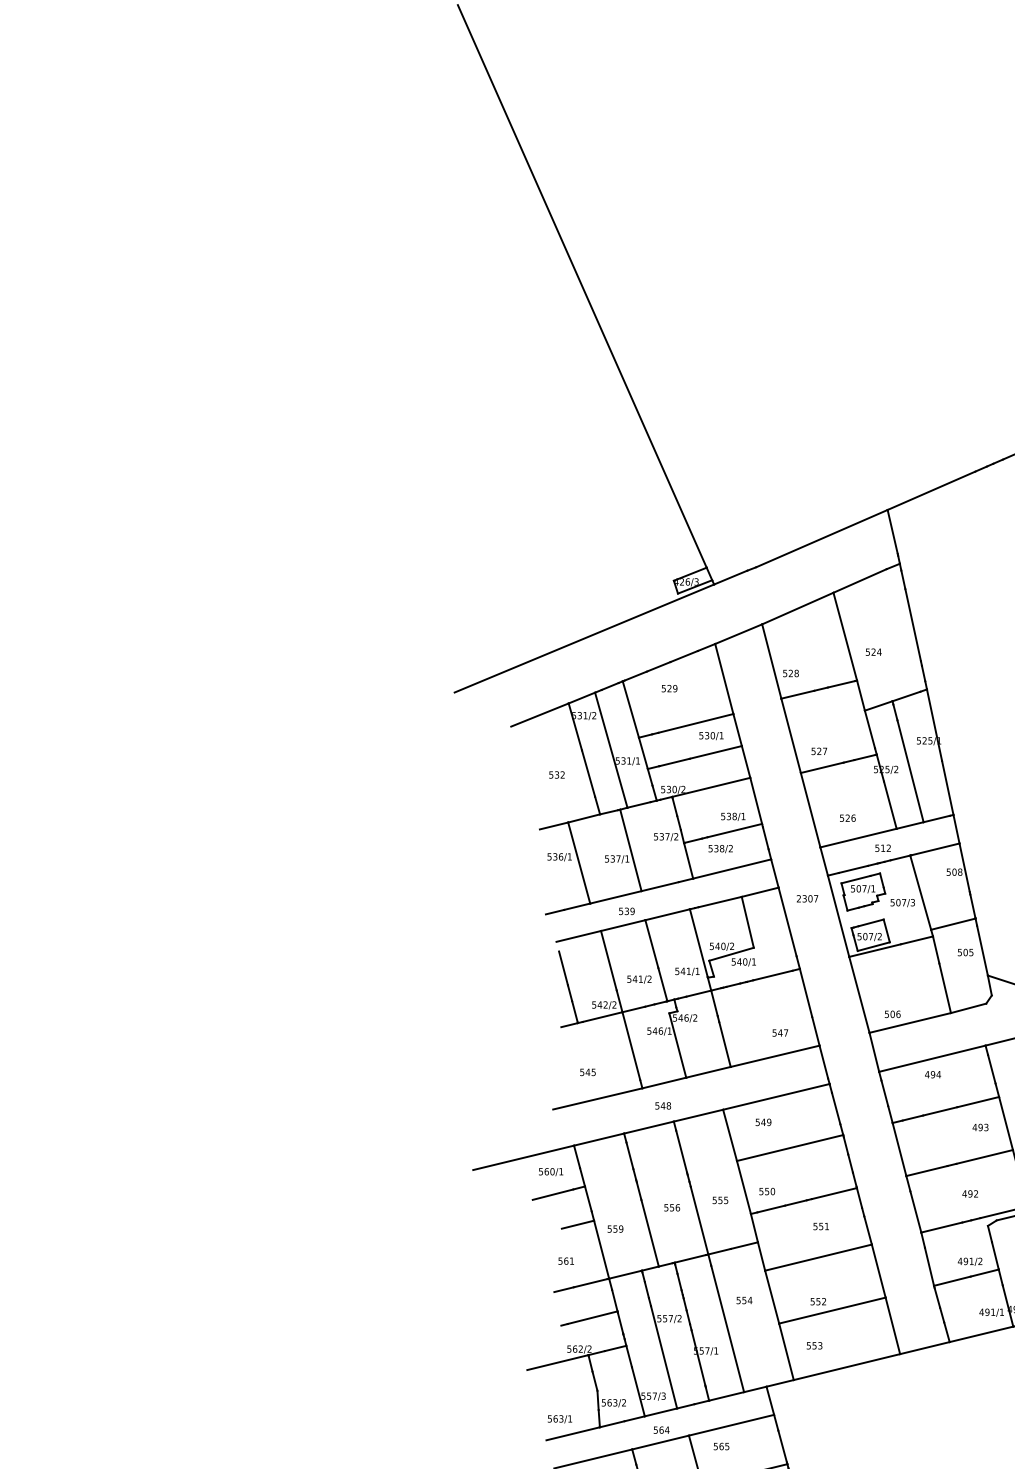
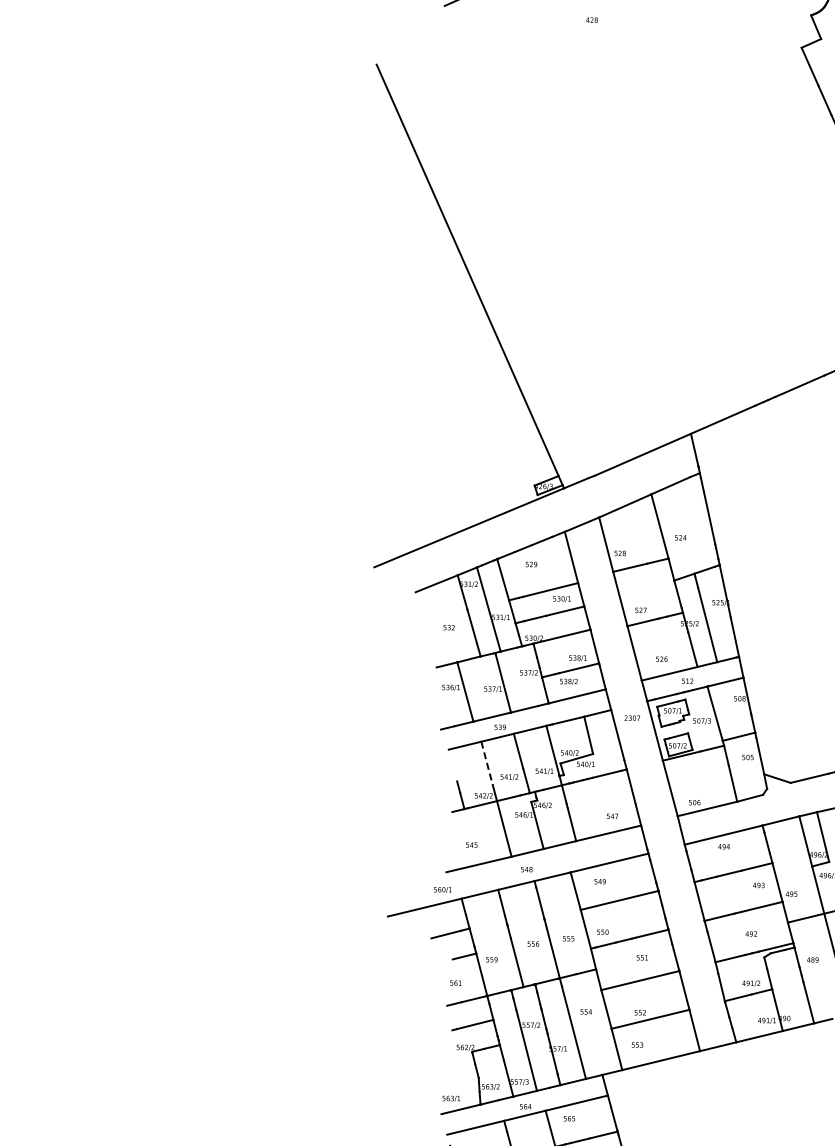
line: (609, 960) -> (487, 763), solid -> dashed
line: (562, 967) -> (453, 768), removed
text: (550, 1171) -> (442, 889), moved
line: (557, 1361) -> (449, 1056), removed

